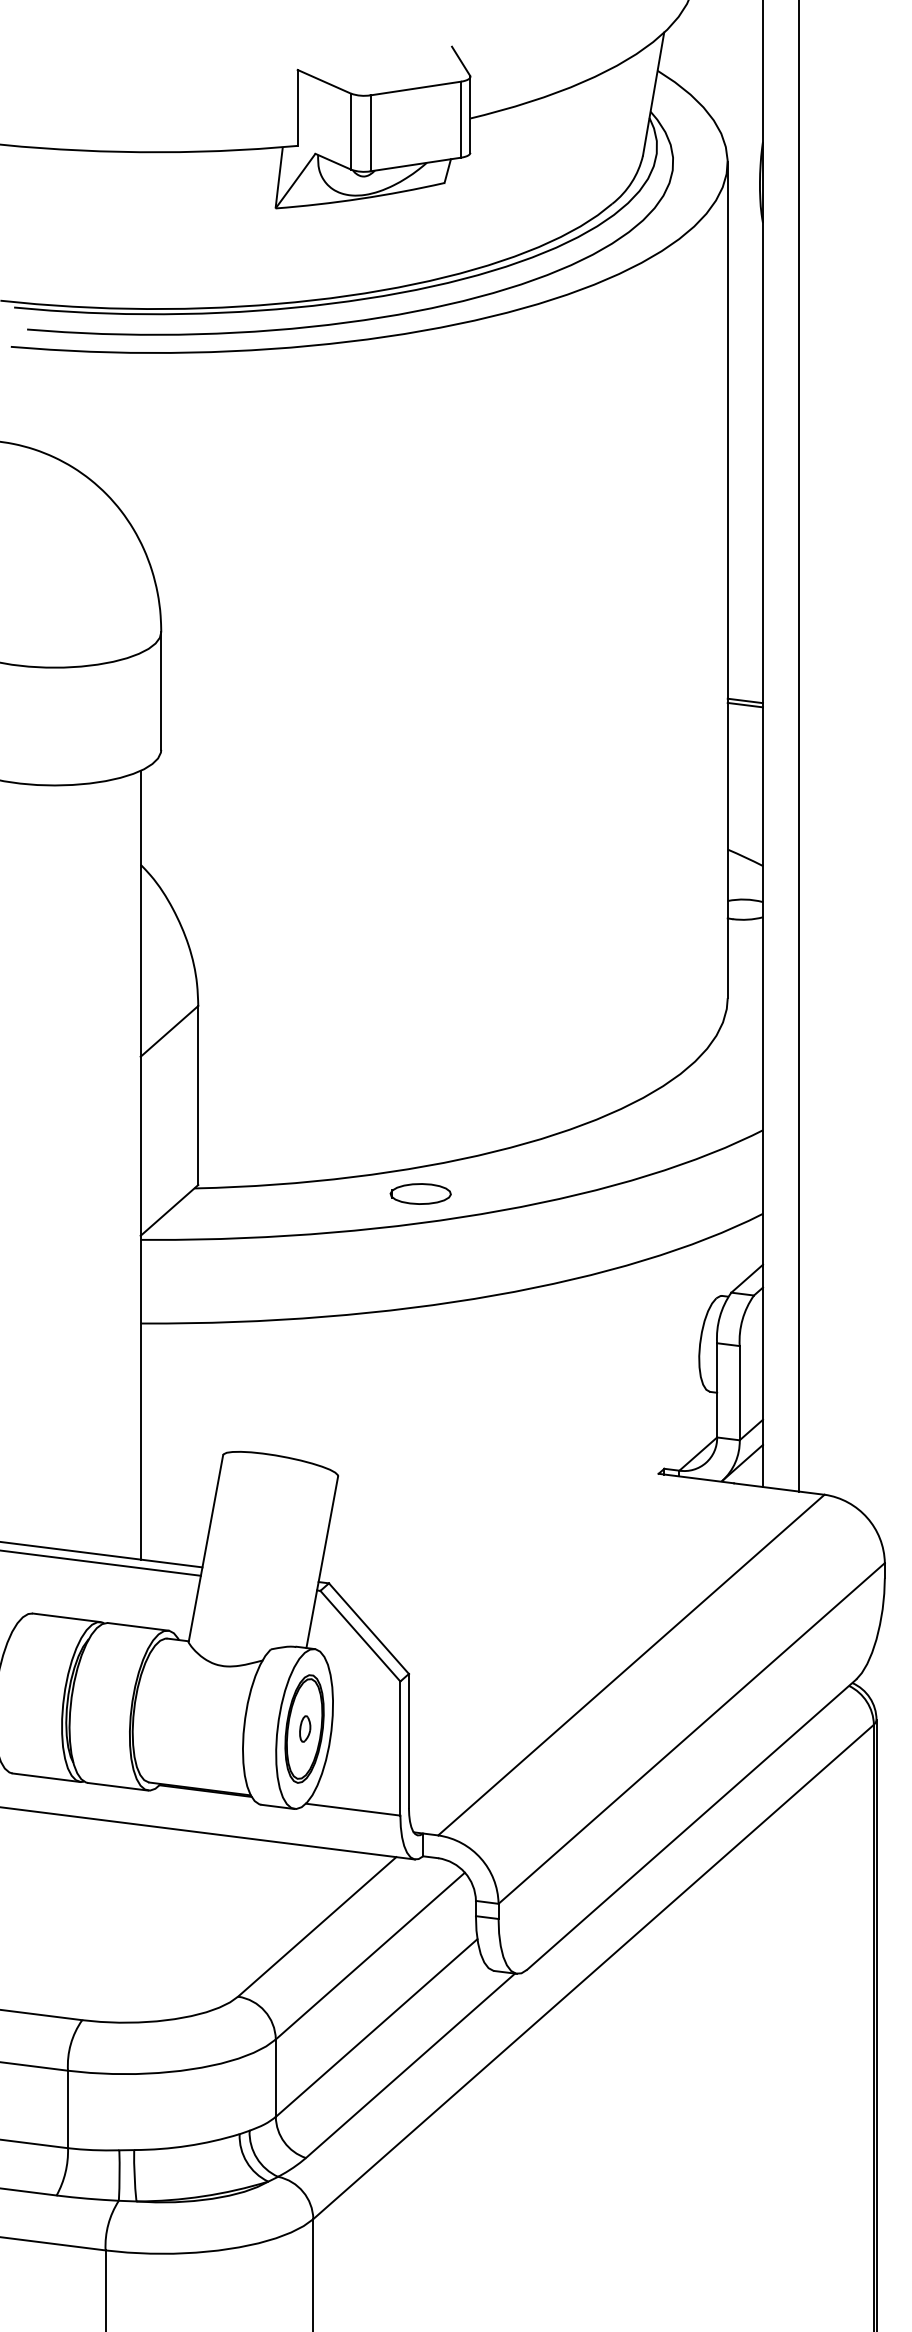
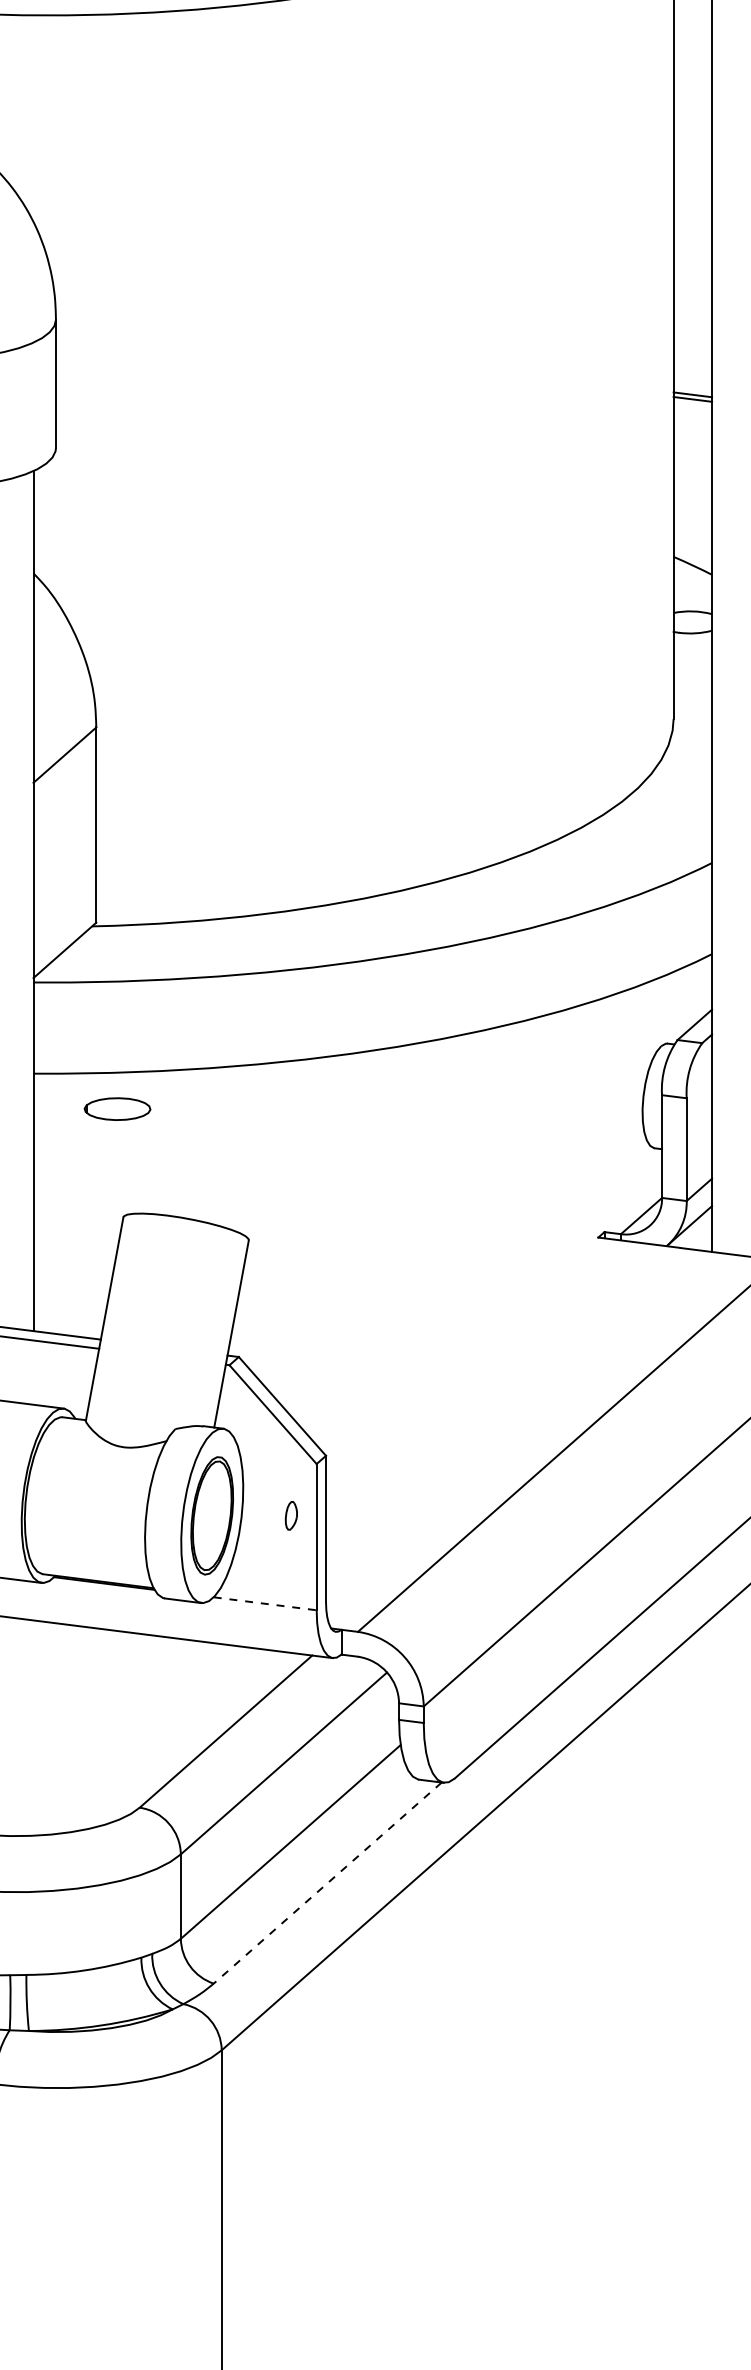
part: (420, 1193) -> (117, 1108), moved
part: (305, 1728) -> (291, 1515), moved
line: (353, 1809) -> (265, 1603), solid -> dashed
line: (410, 2066) -> (327, 1883), solid -> dashed

